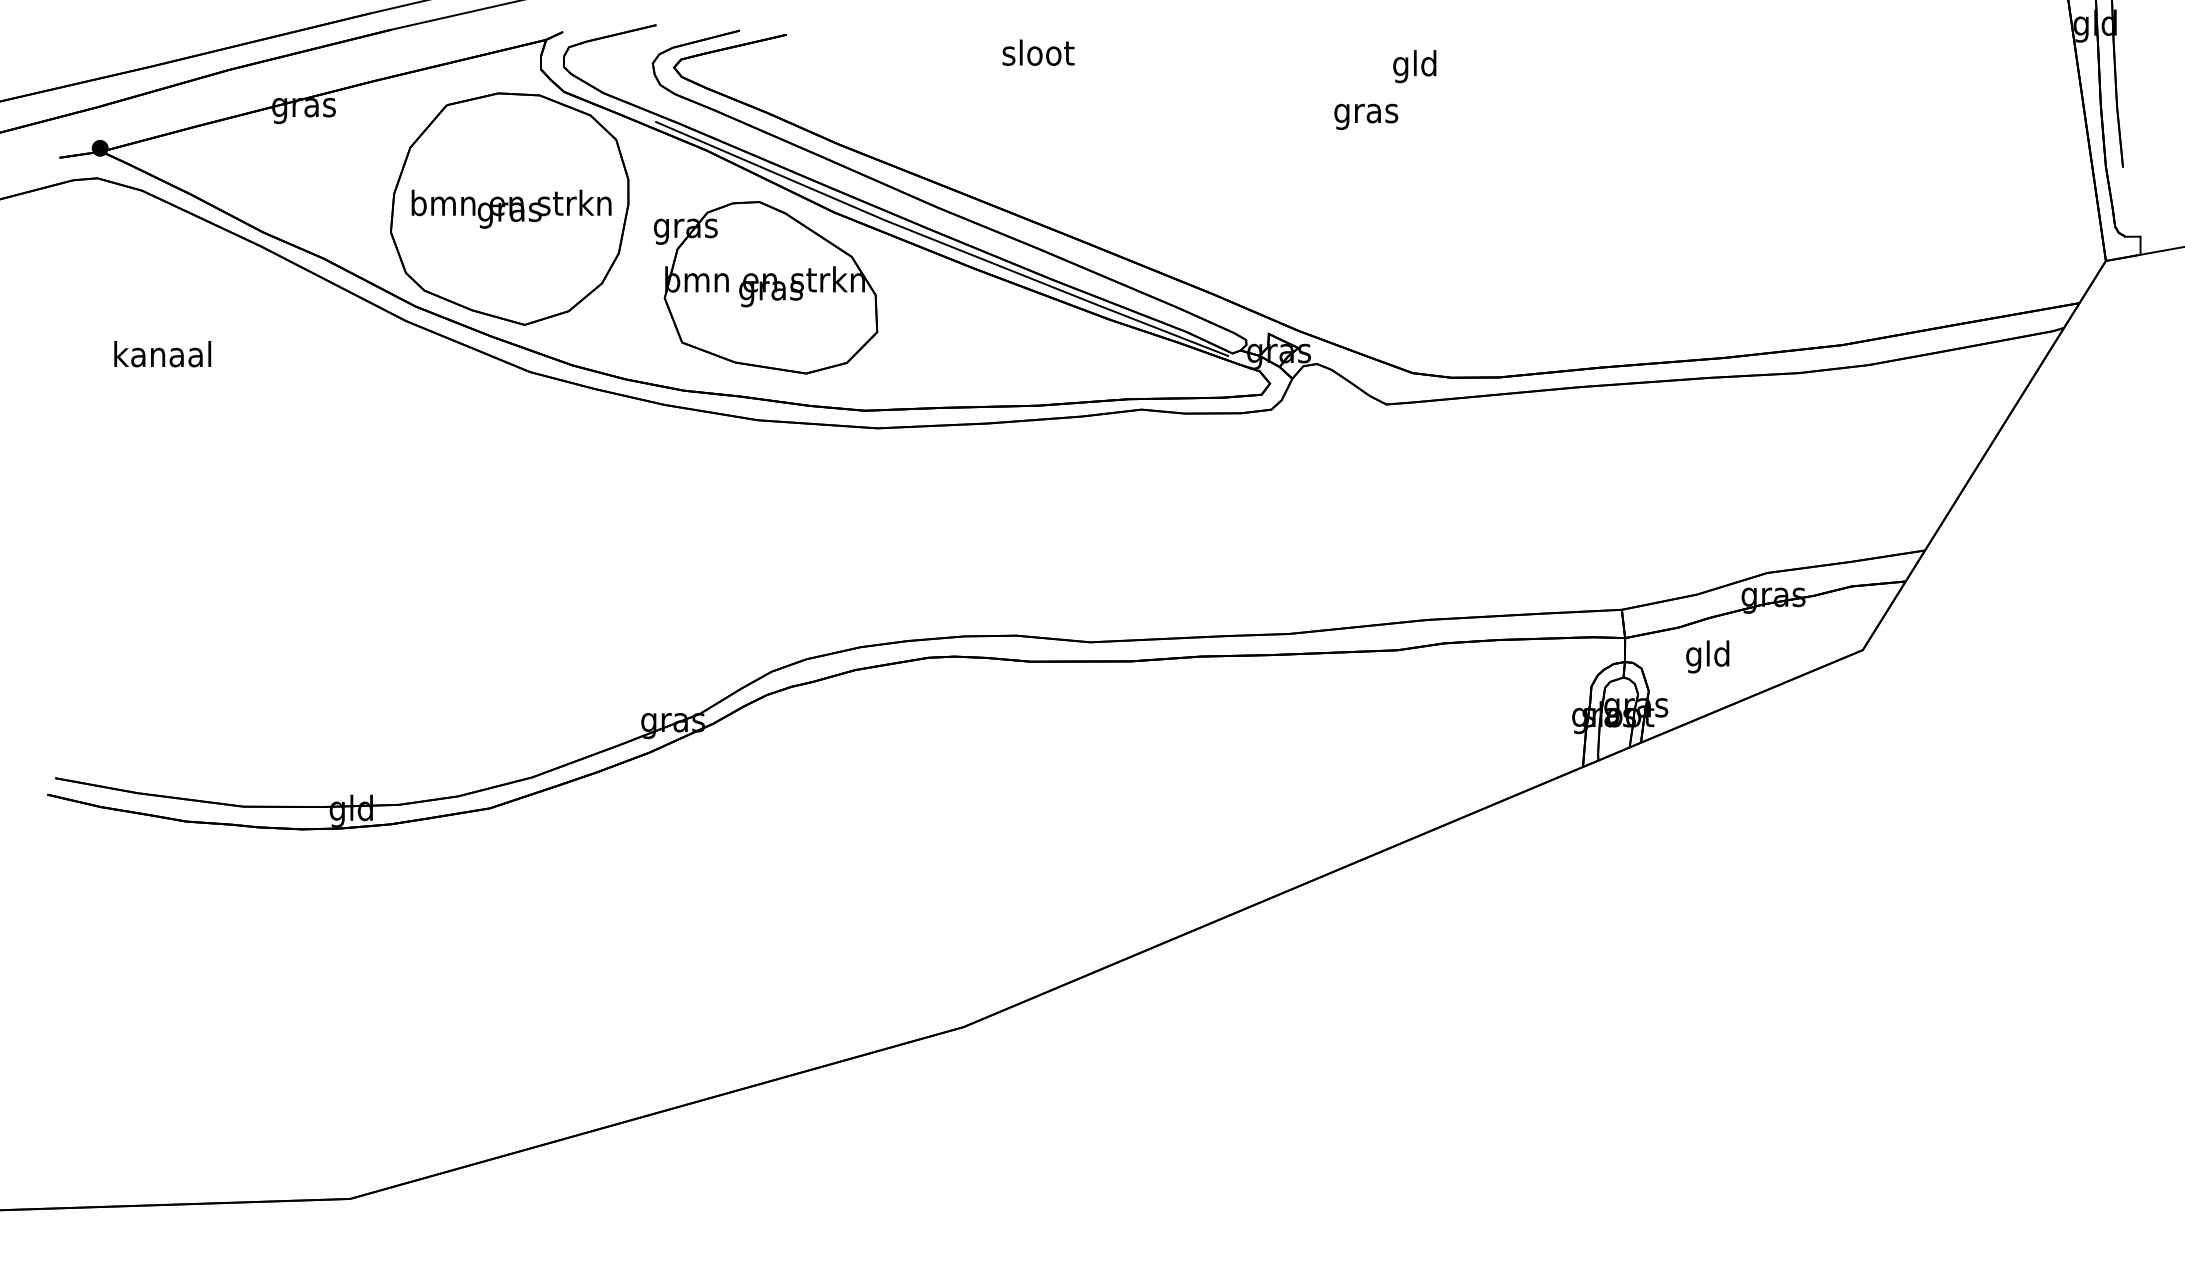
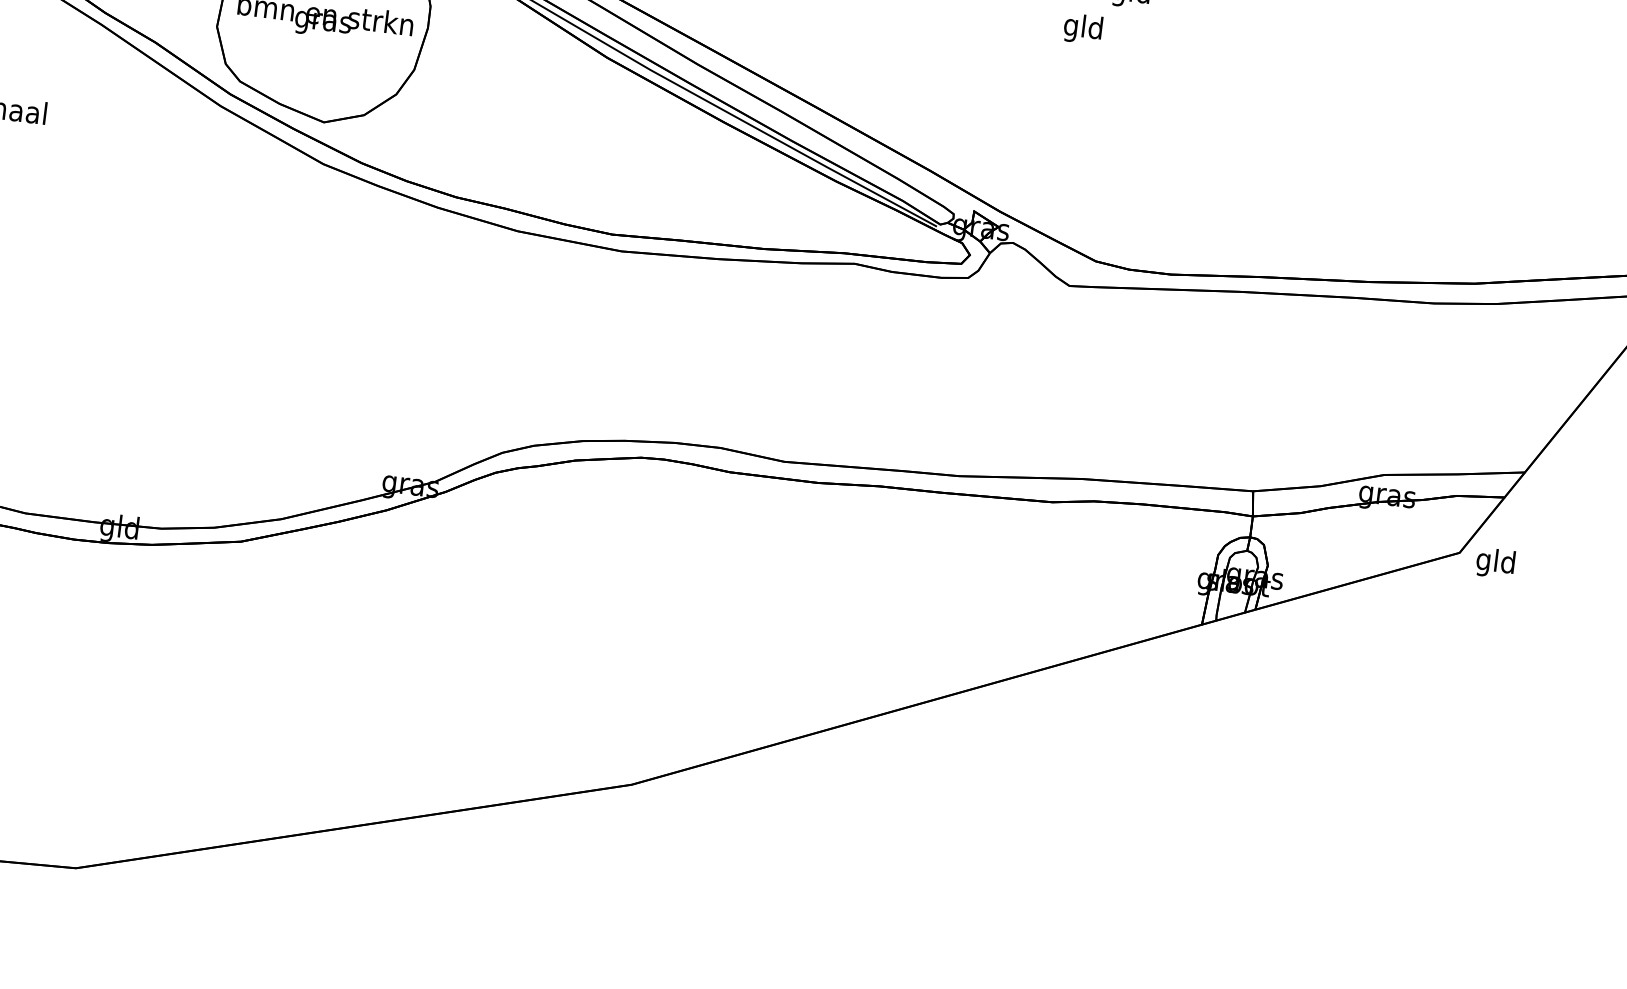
text: (1366, 113) -> (1083, 29), gras -> gld
part: (766, 287) -> (539, 116), removed
text: (1707, 656) -> (1495, 562), moved

